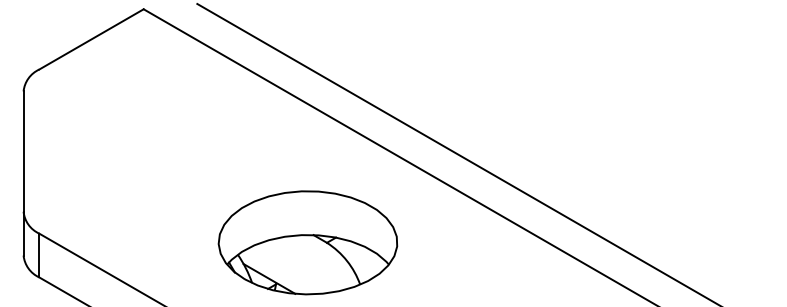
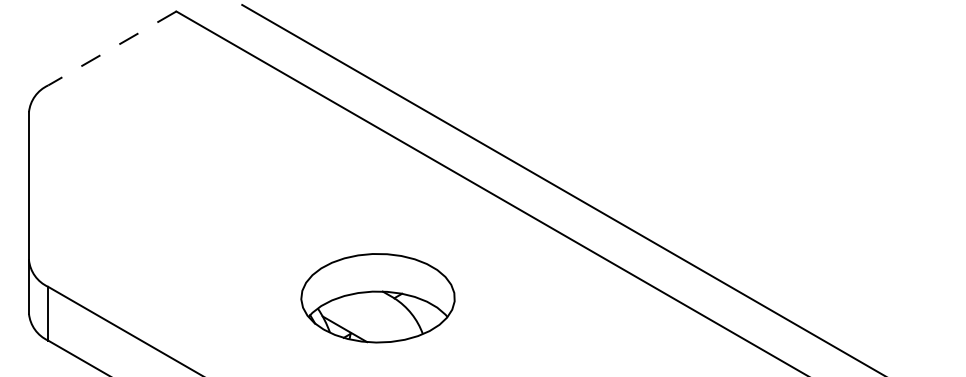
line: (91, 39) -> (112, 48), solid -> dashed
part: (307, 243) -> (377, 298), size x0.7

